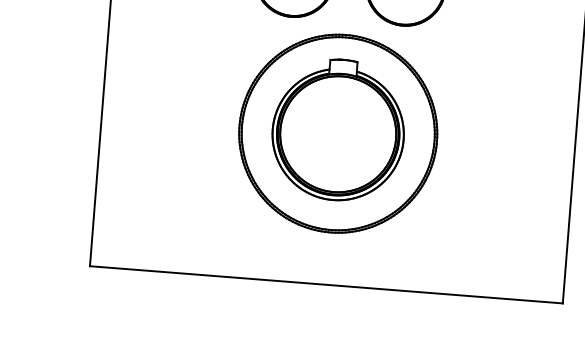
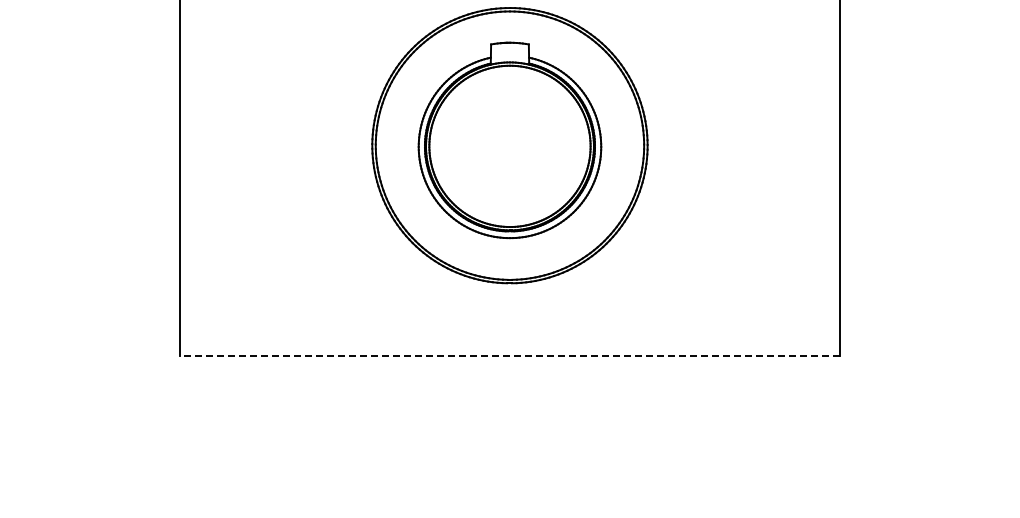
line: (326, 285) -> (510, 356), solid -> dashed

